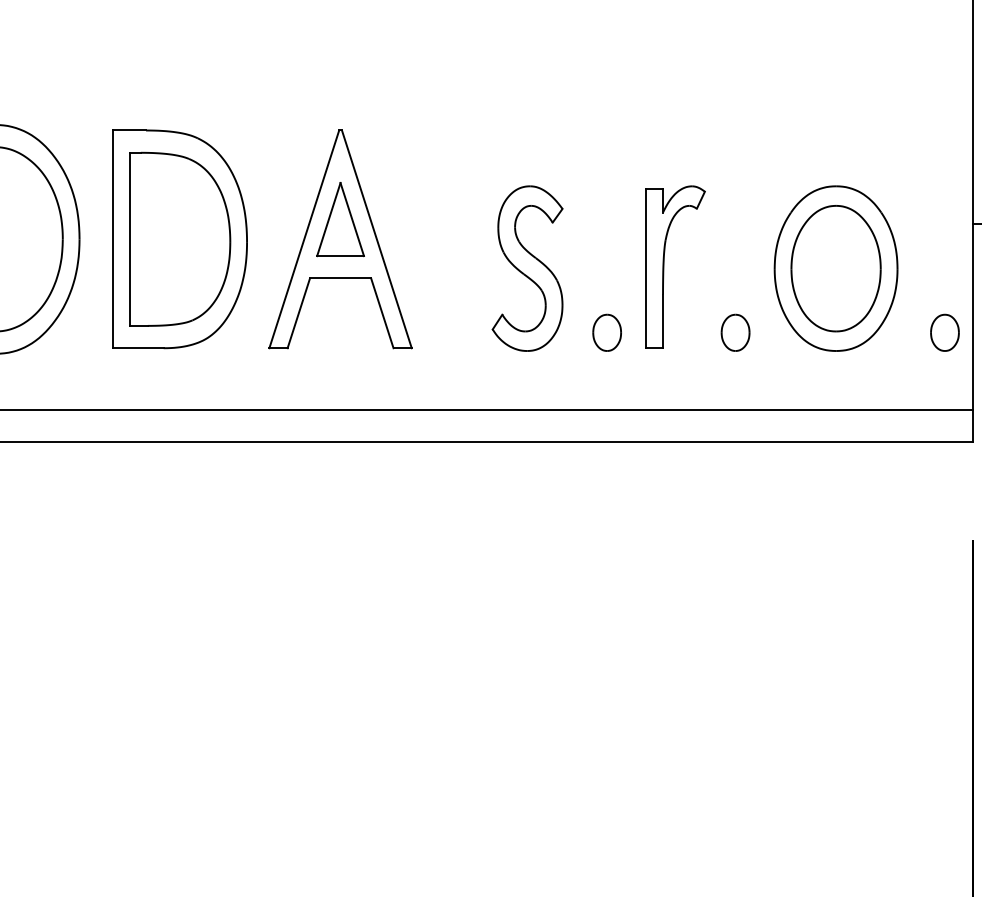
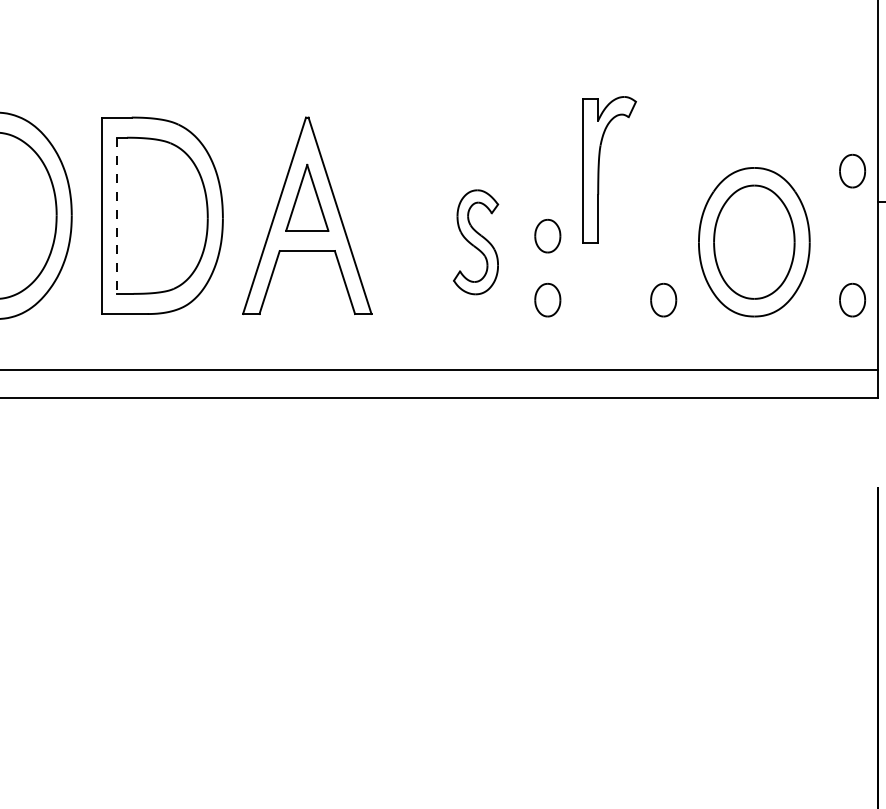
part: (944, 190) -> (852, 171), added
line: (130, 240) -> (117, 216), solid -> dashed
part: (606, 262) -> (547, 236), added
part: (664, 266) -> (599, 169), moved
part: (527, 268) -> (475, 242), size x0.7

